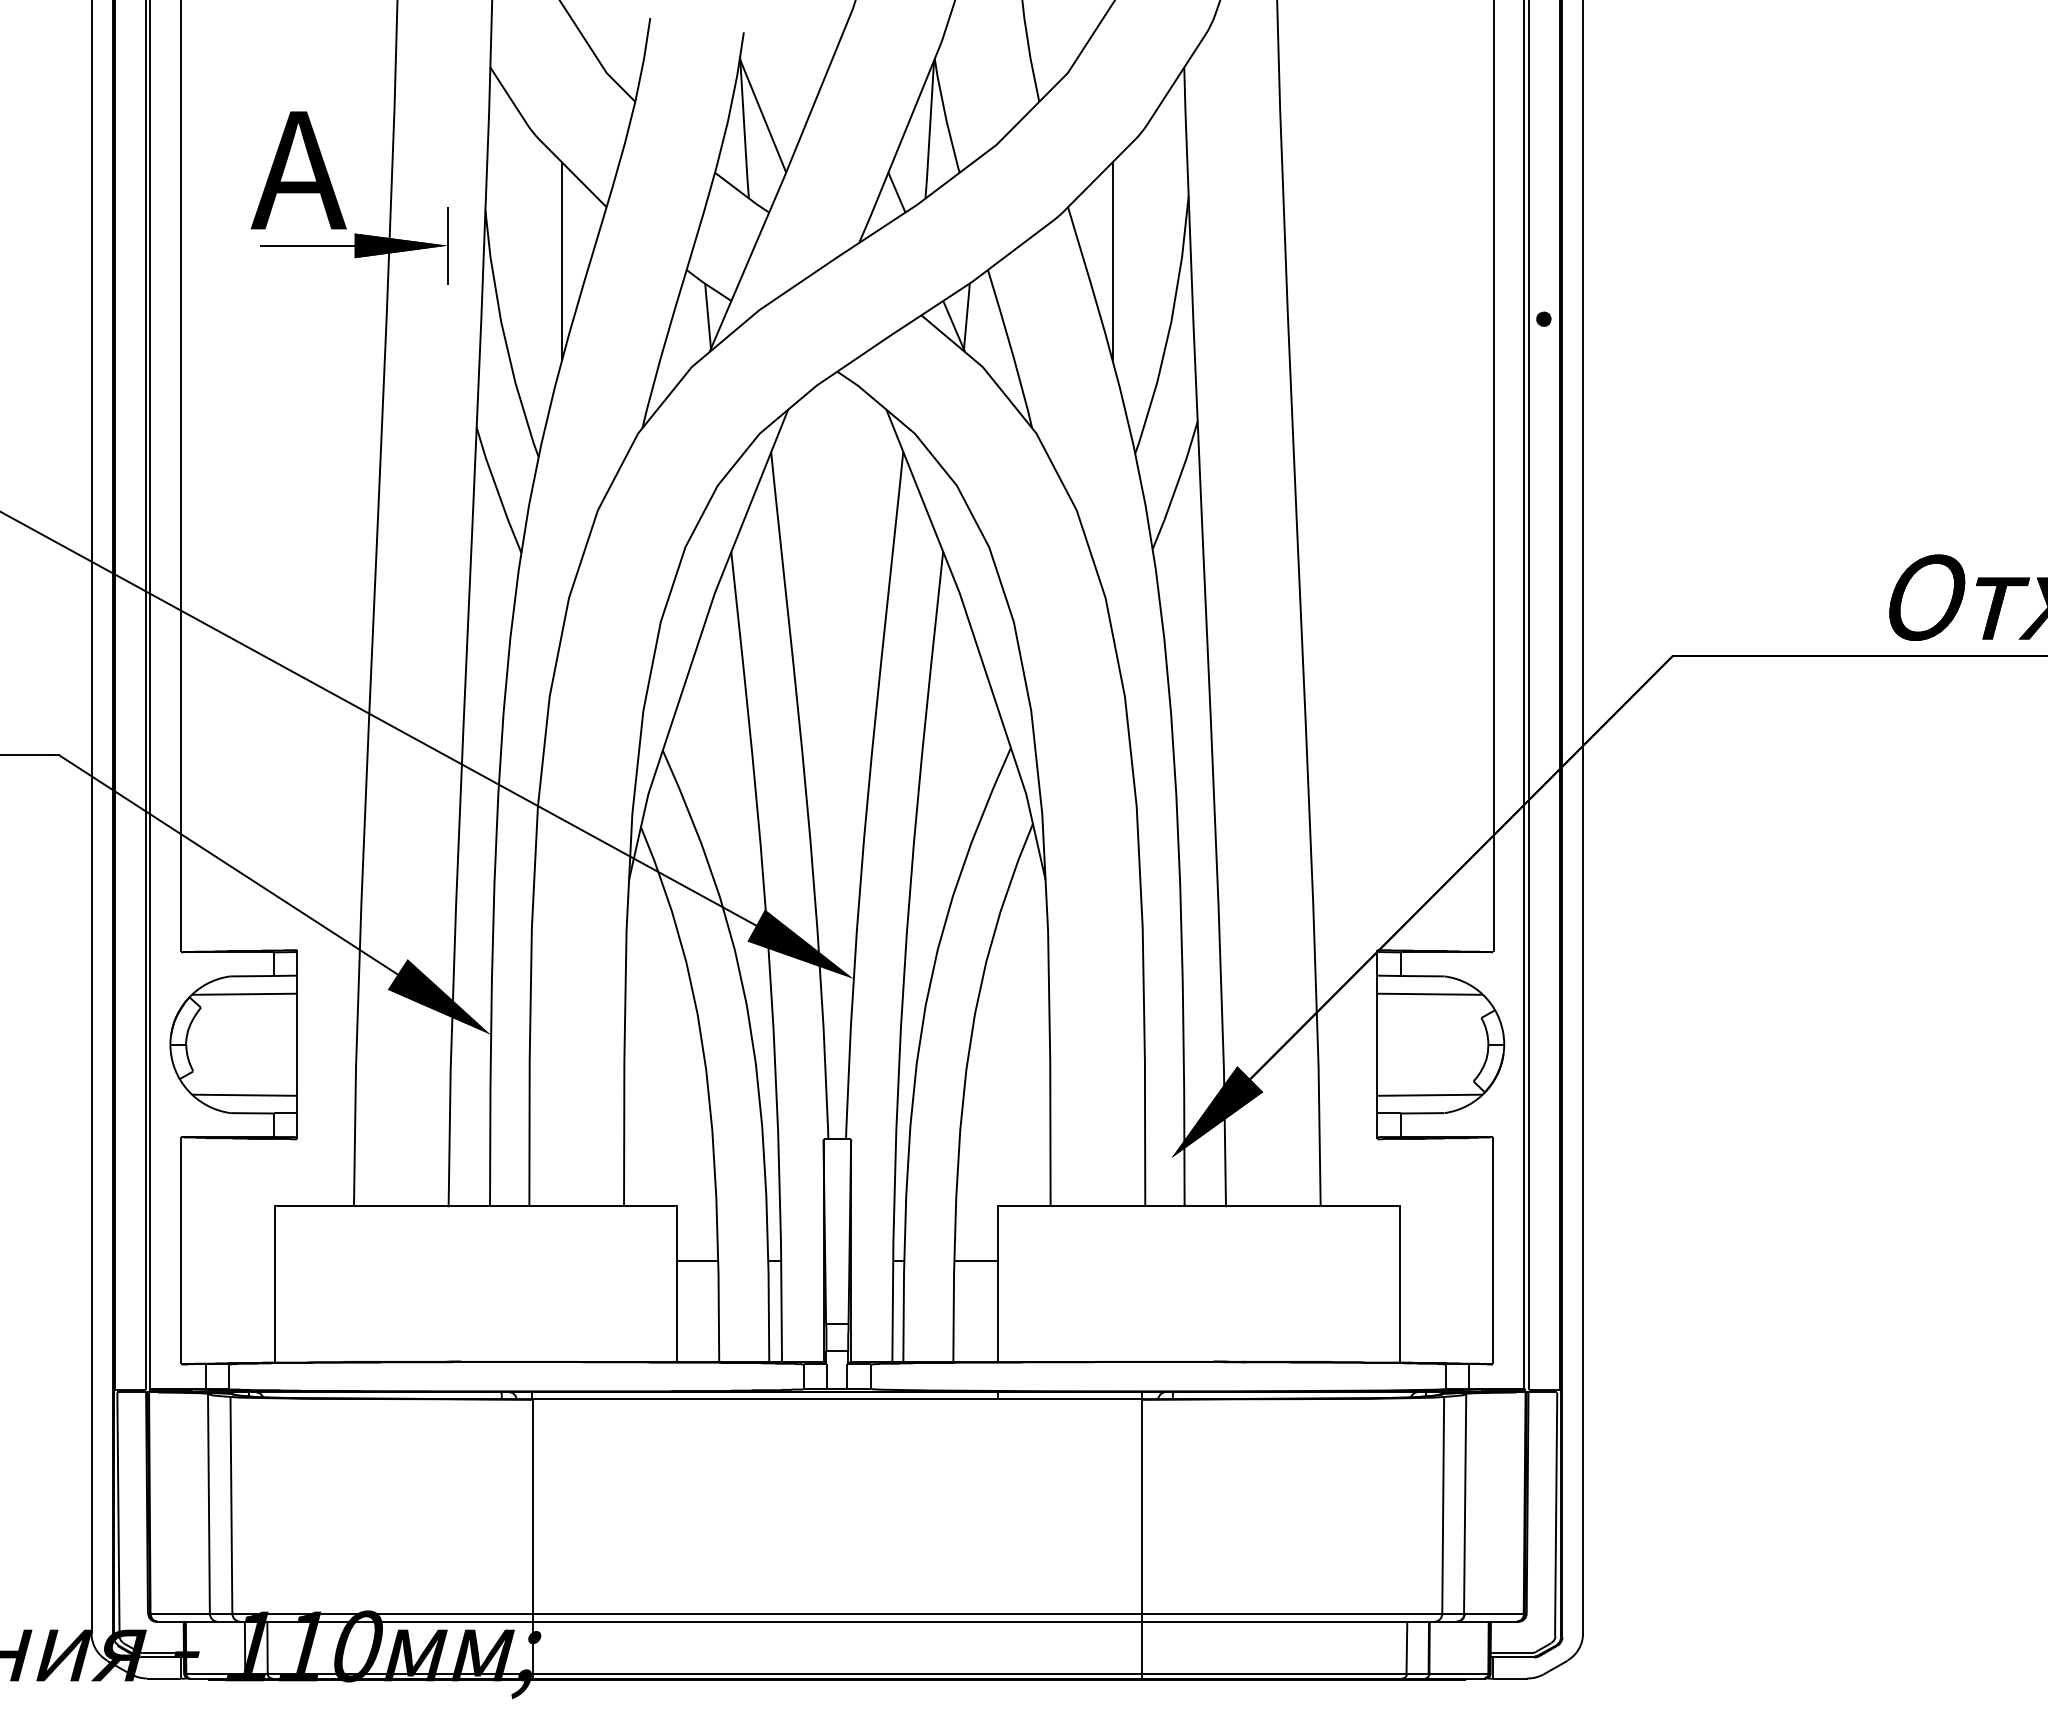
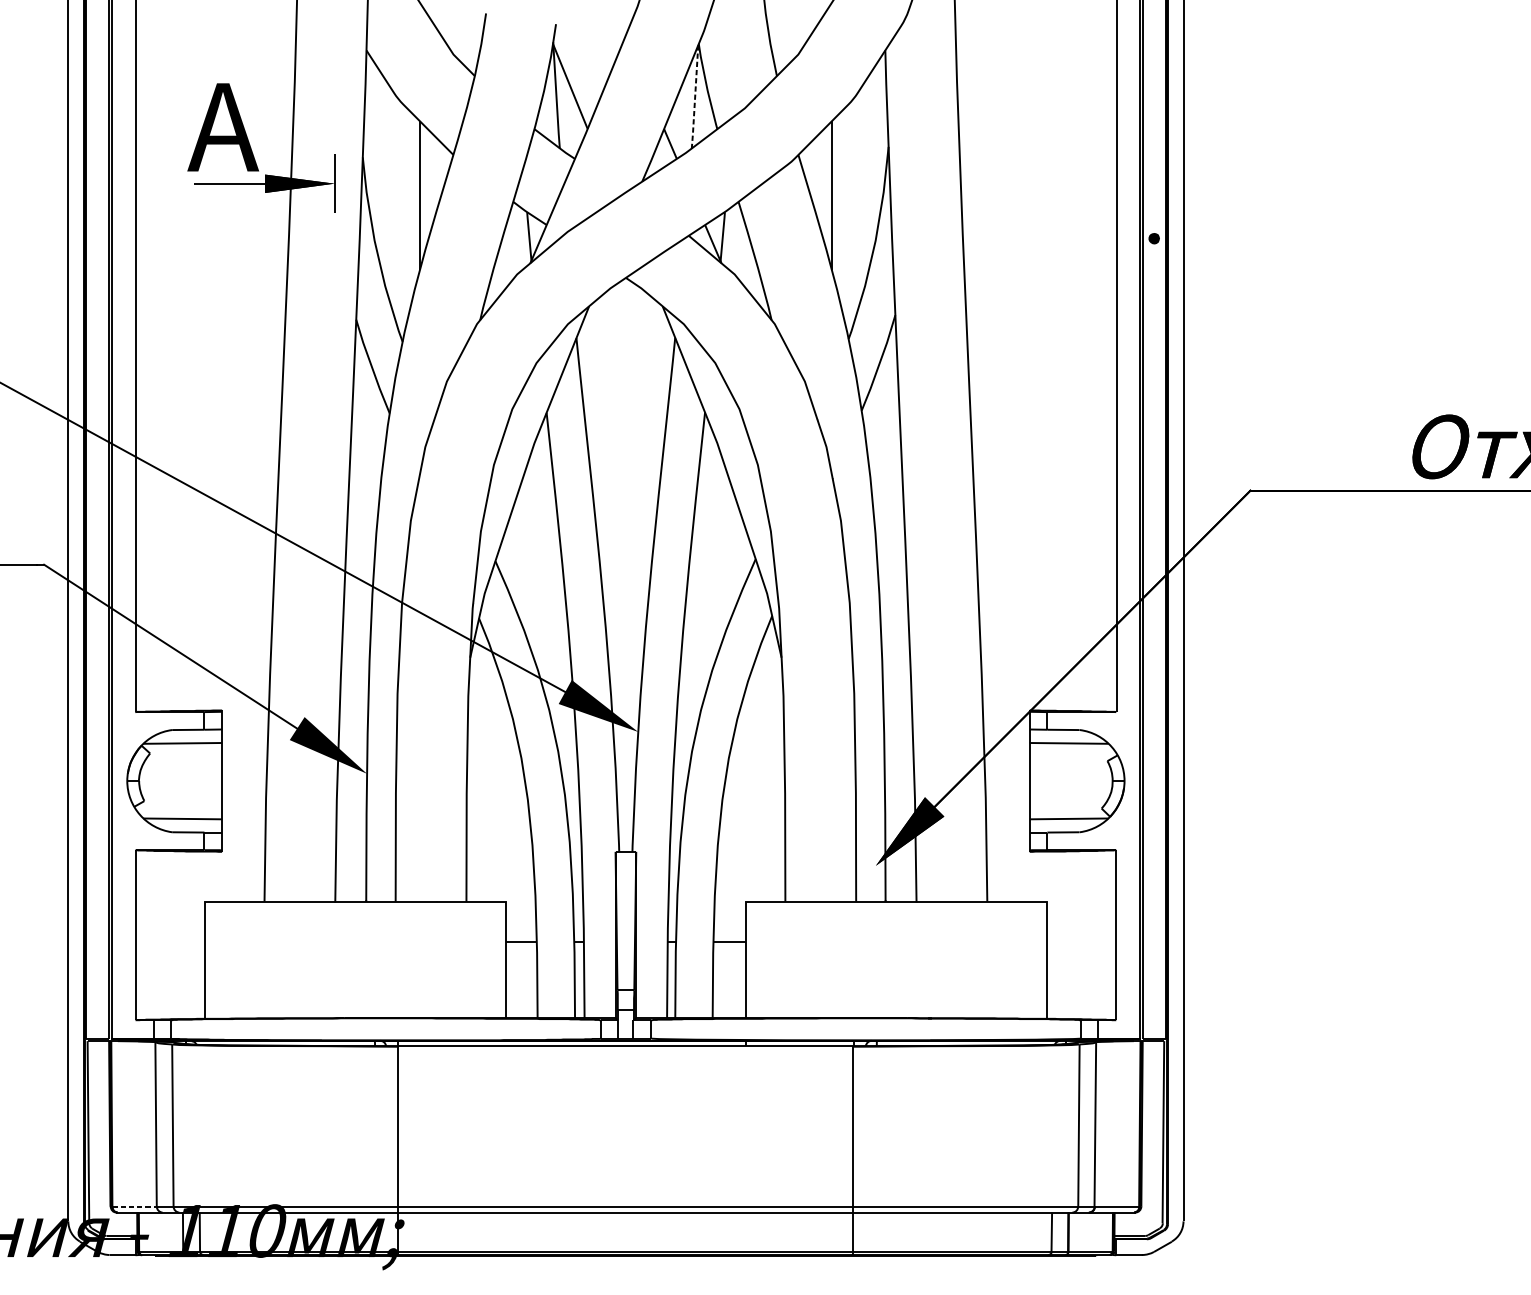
line: (929, 129) -> (694, 96), solid -> dashed
line: (181, 1613) -> (135, 1206), solid -> dashed

